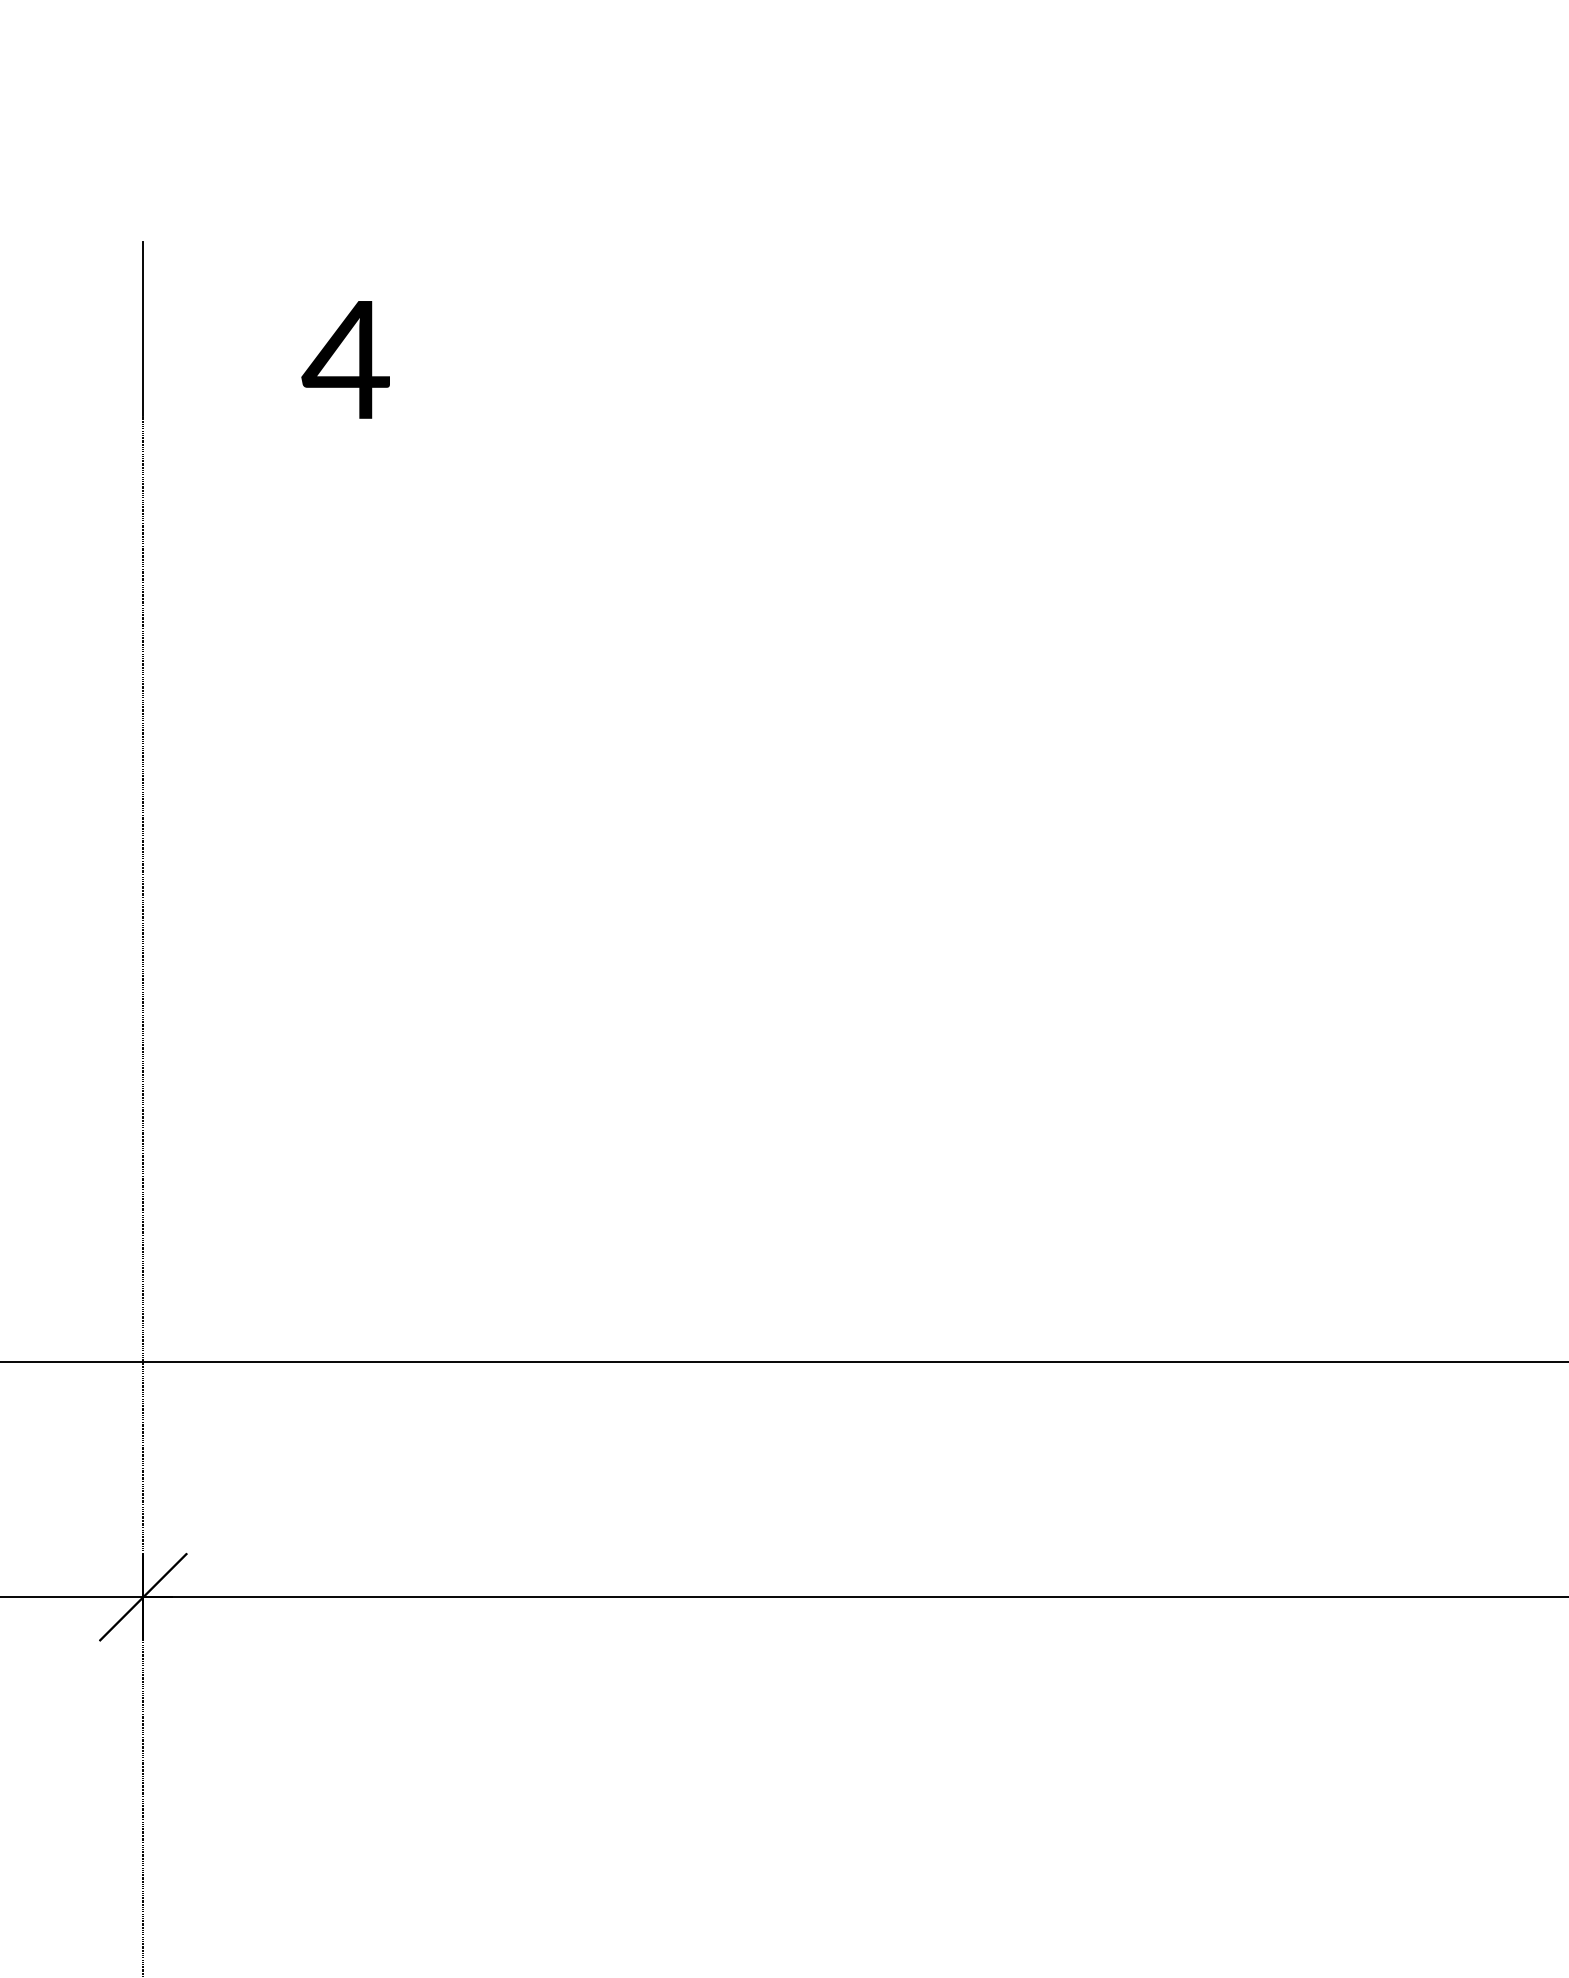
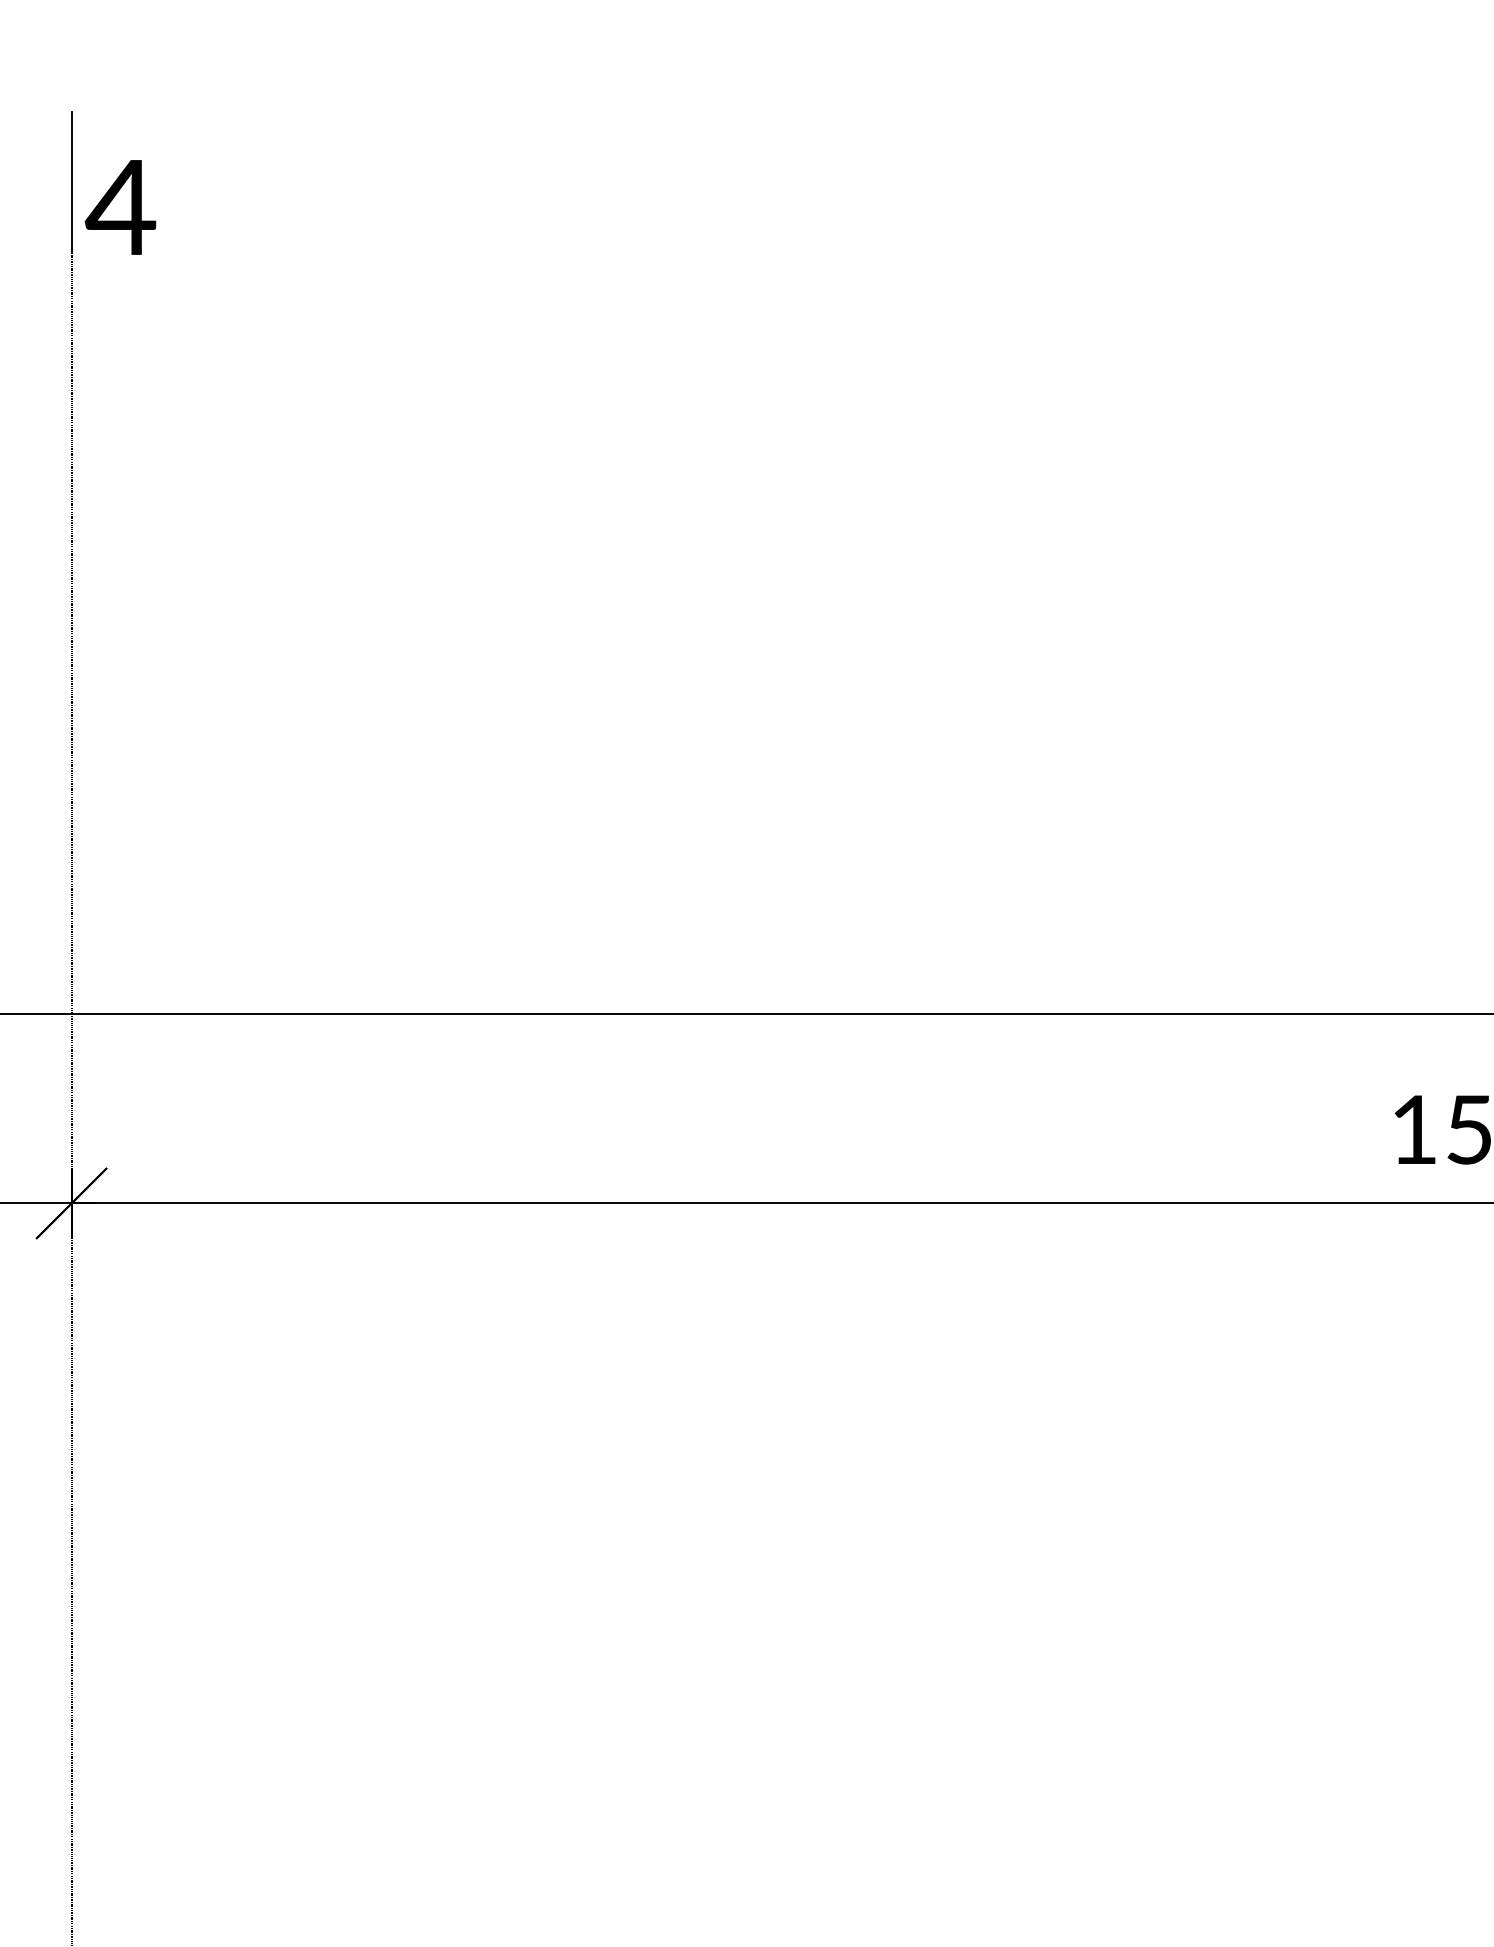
text: (345, 359) -> (120, 207), moved

